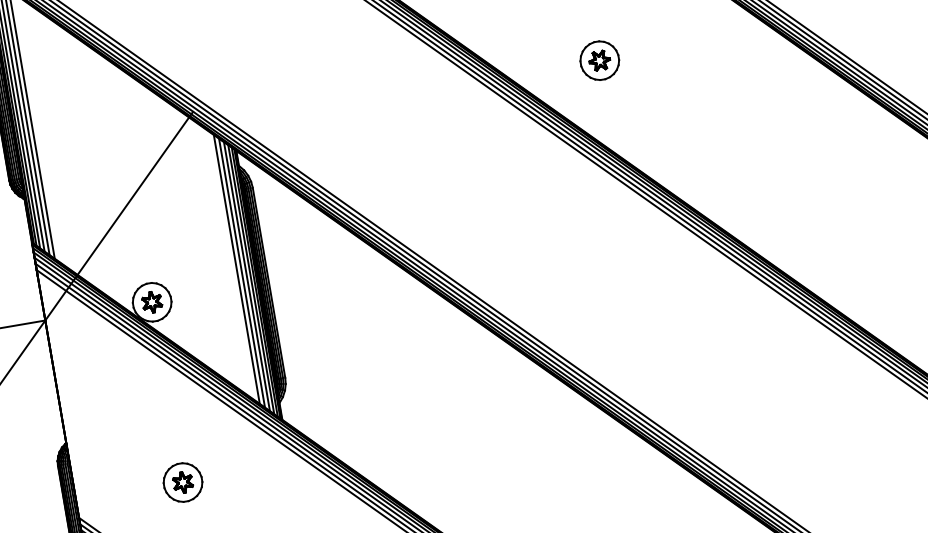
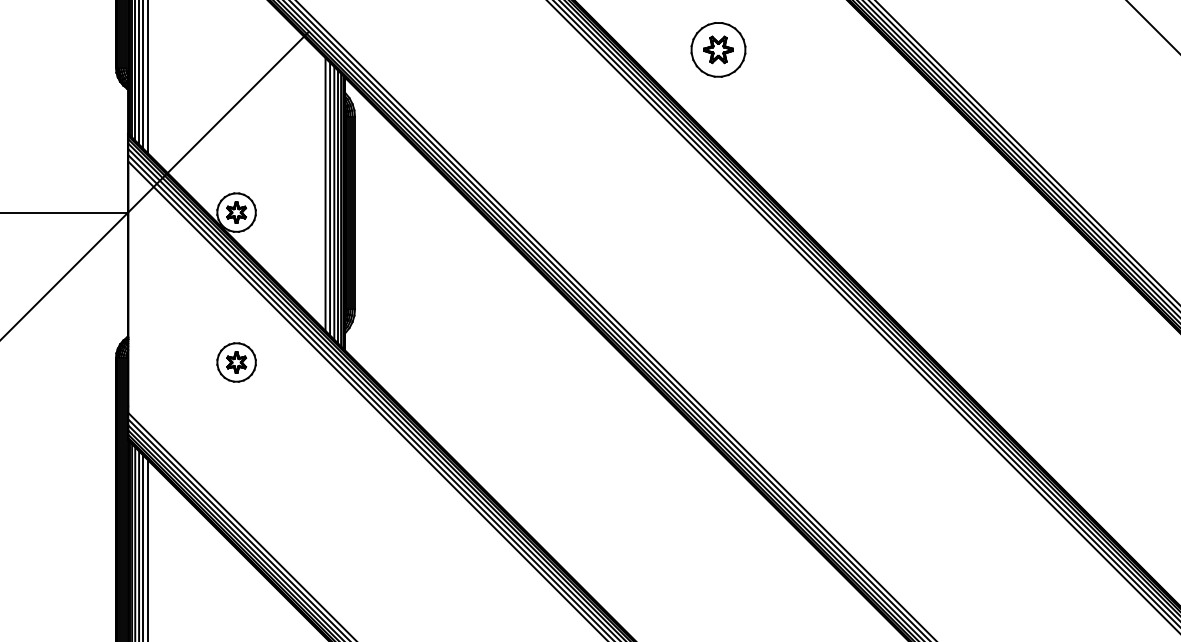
part: (599, 60) -> (718, 49), size x1.4
part: (182, 482) -> (236, 362), moved

